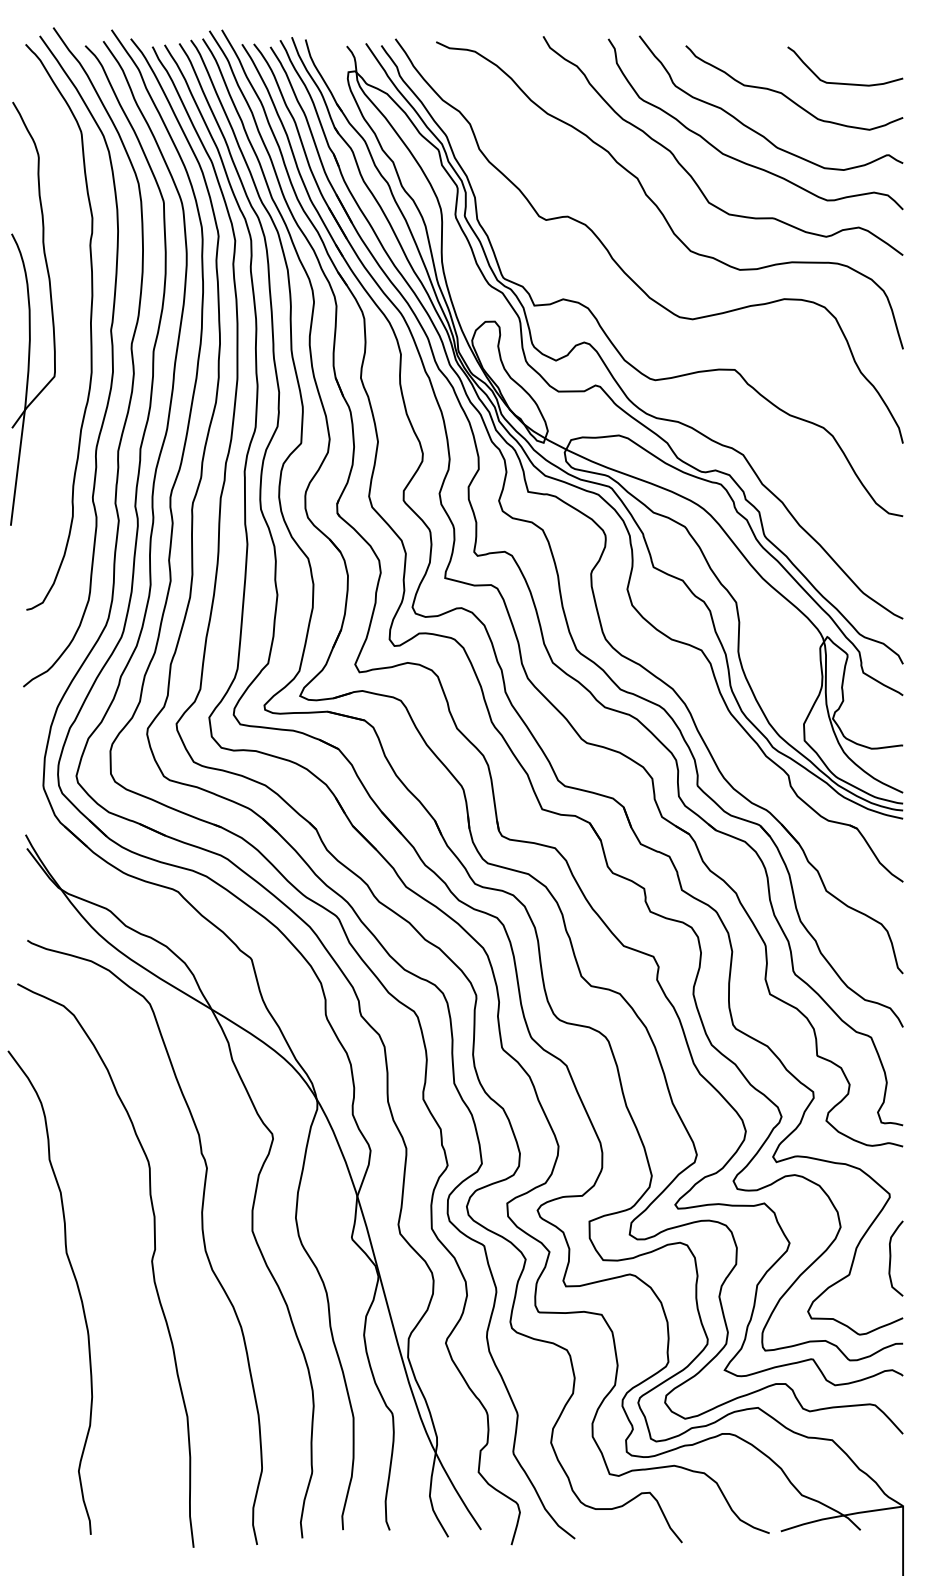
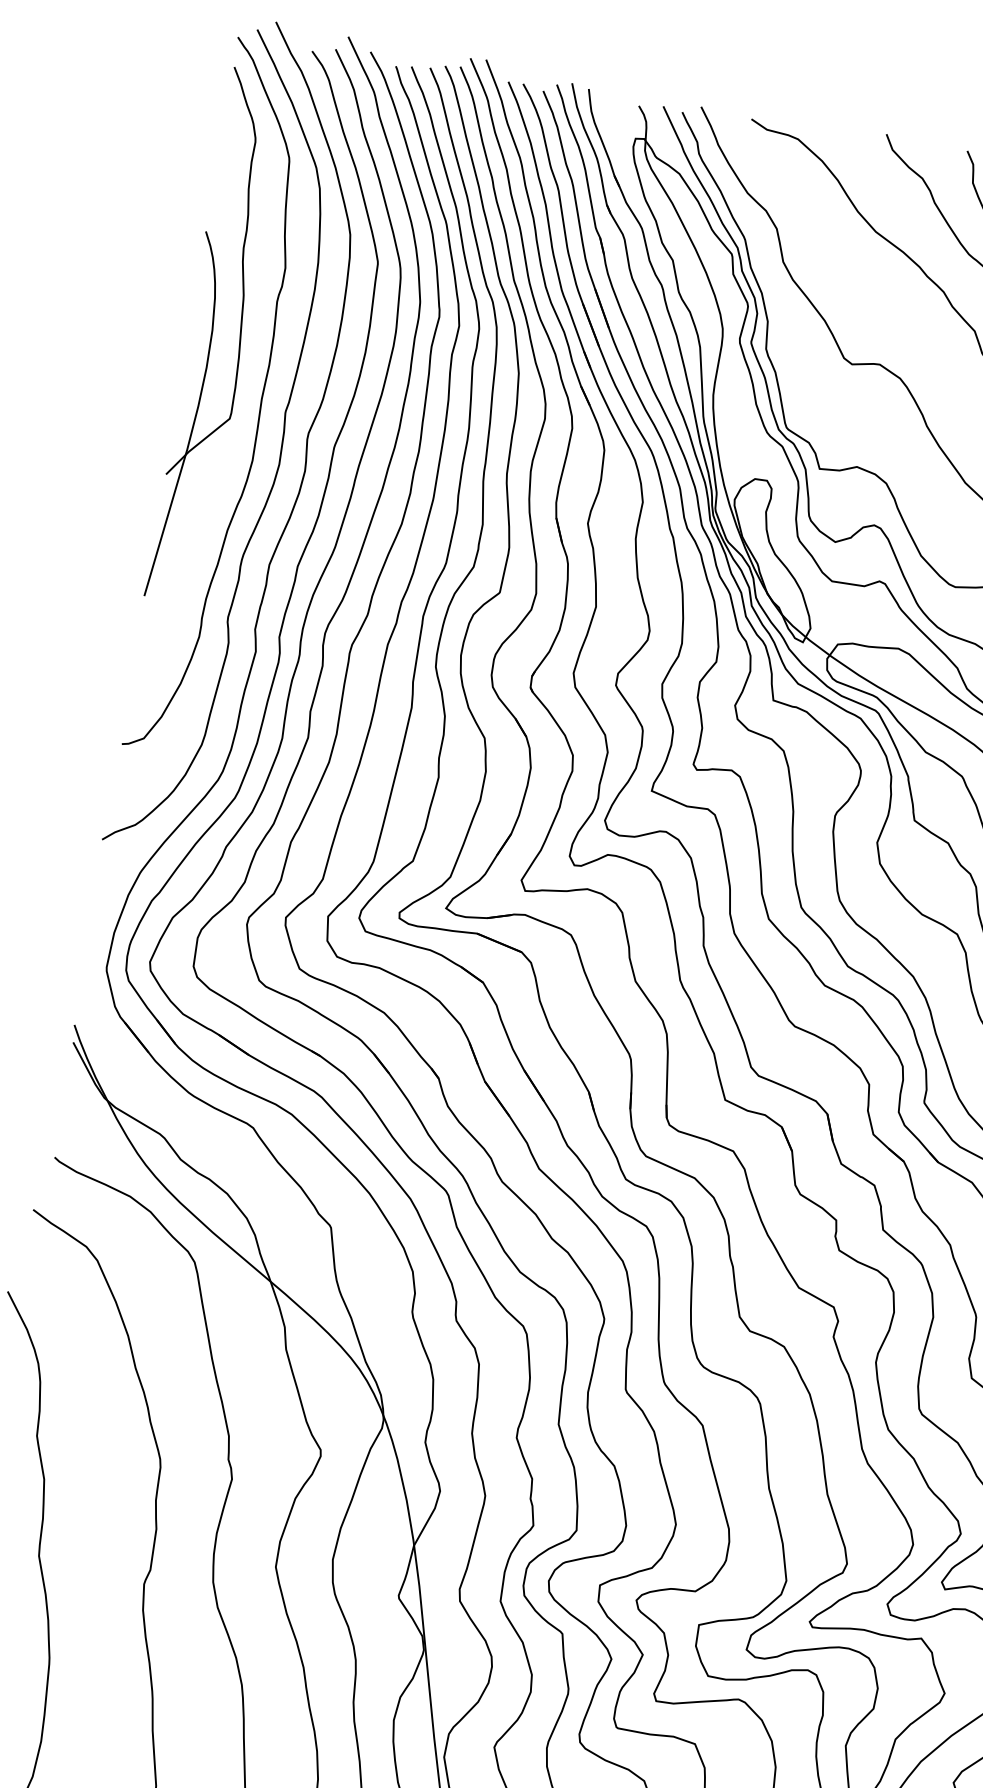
part: (32, 313) -> (215, 335), moved

